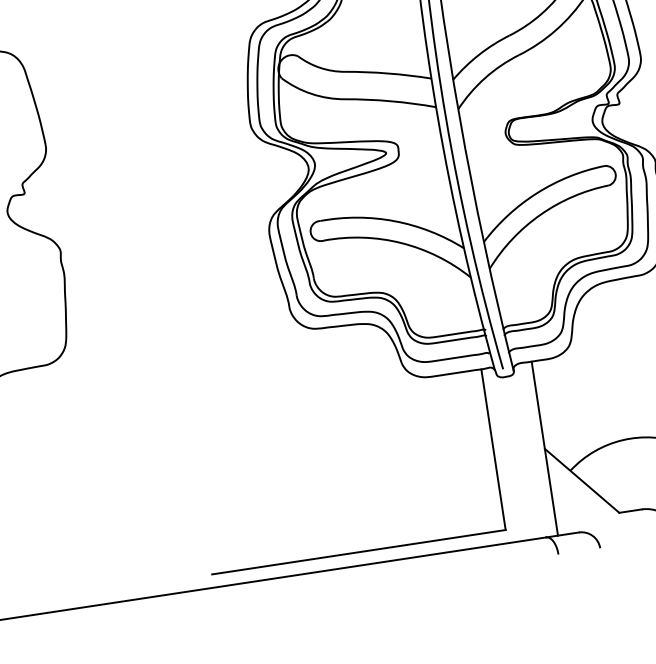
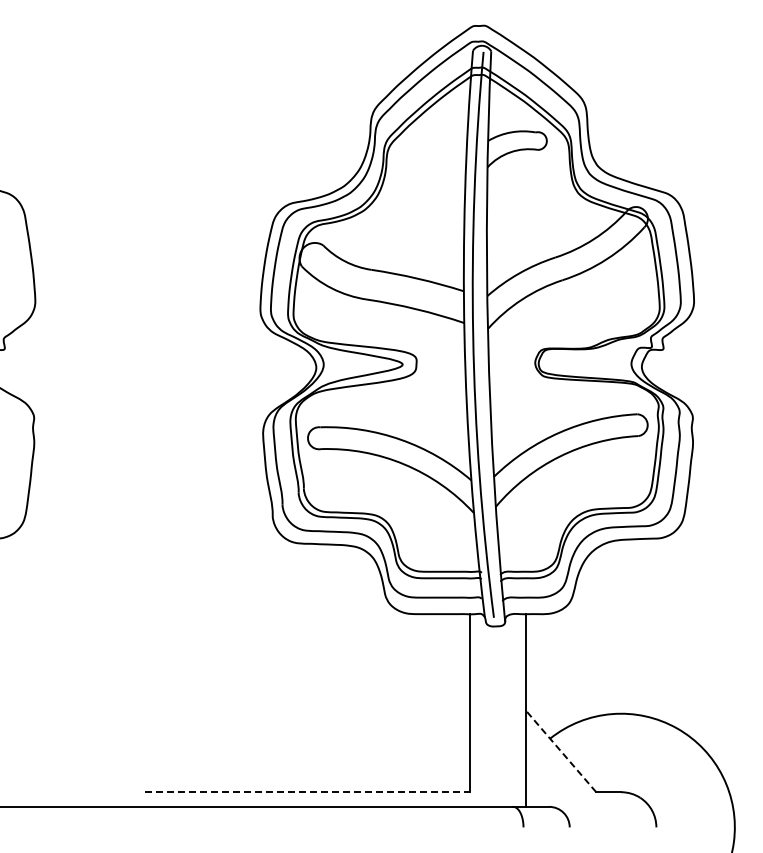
line: (582, 480) -> (561, 751), solid -> dashed
line: (358, 552) -> (307, 792), solid -> dashed

